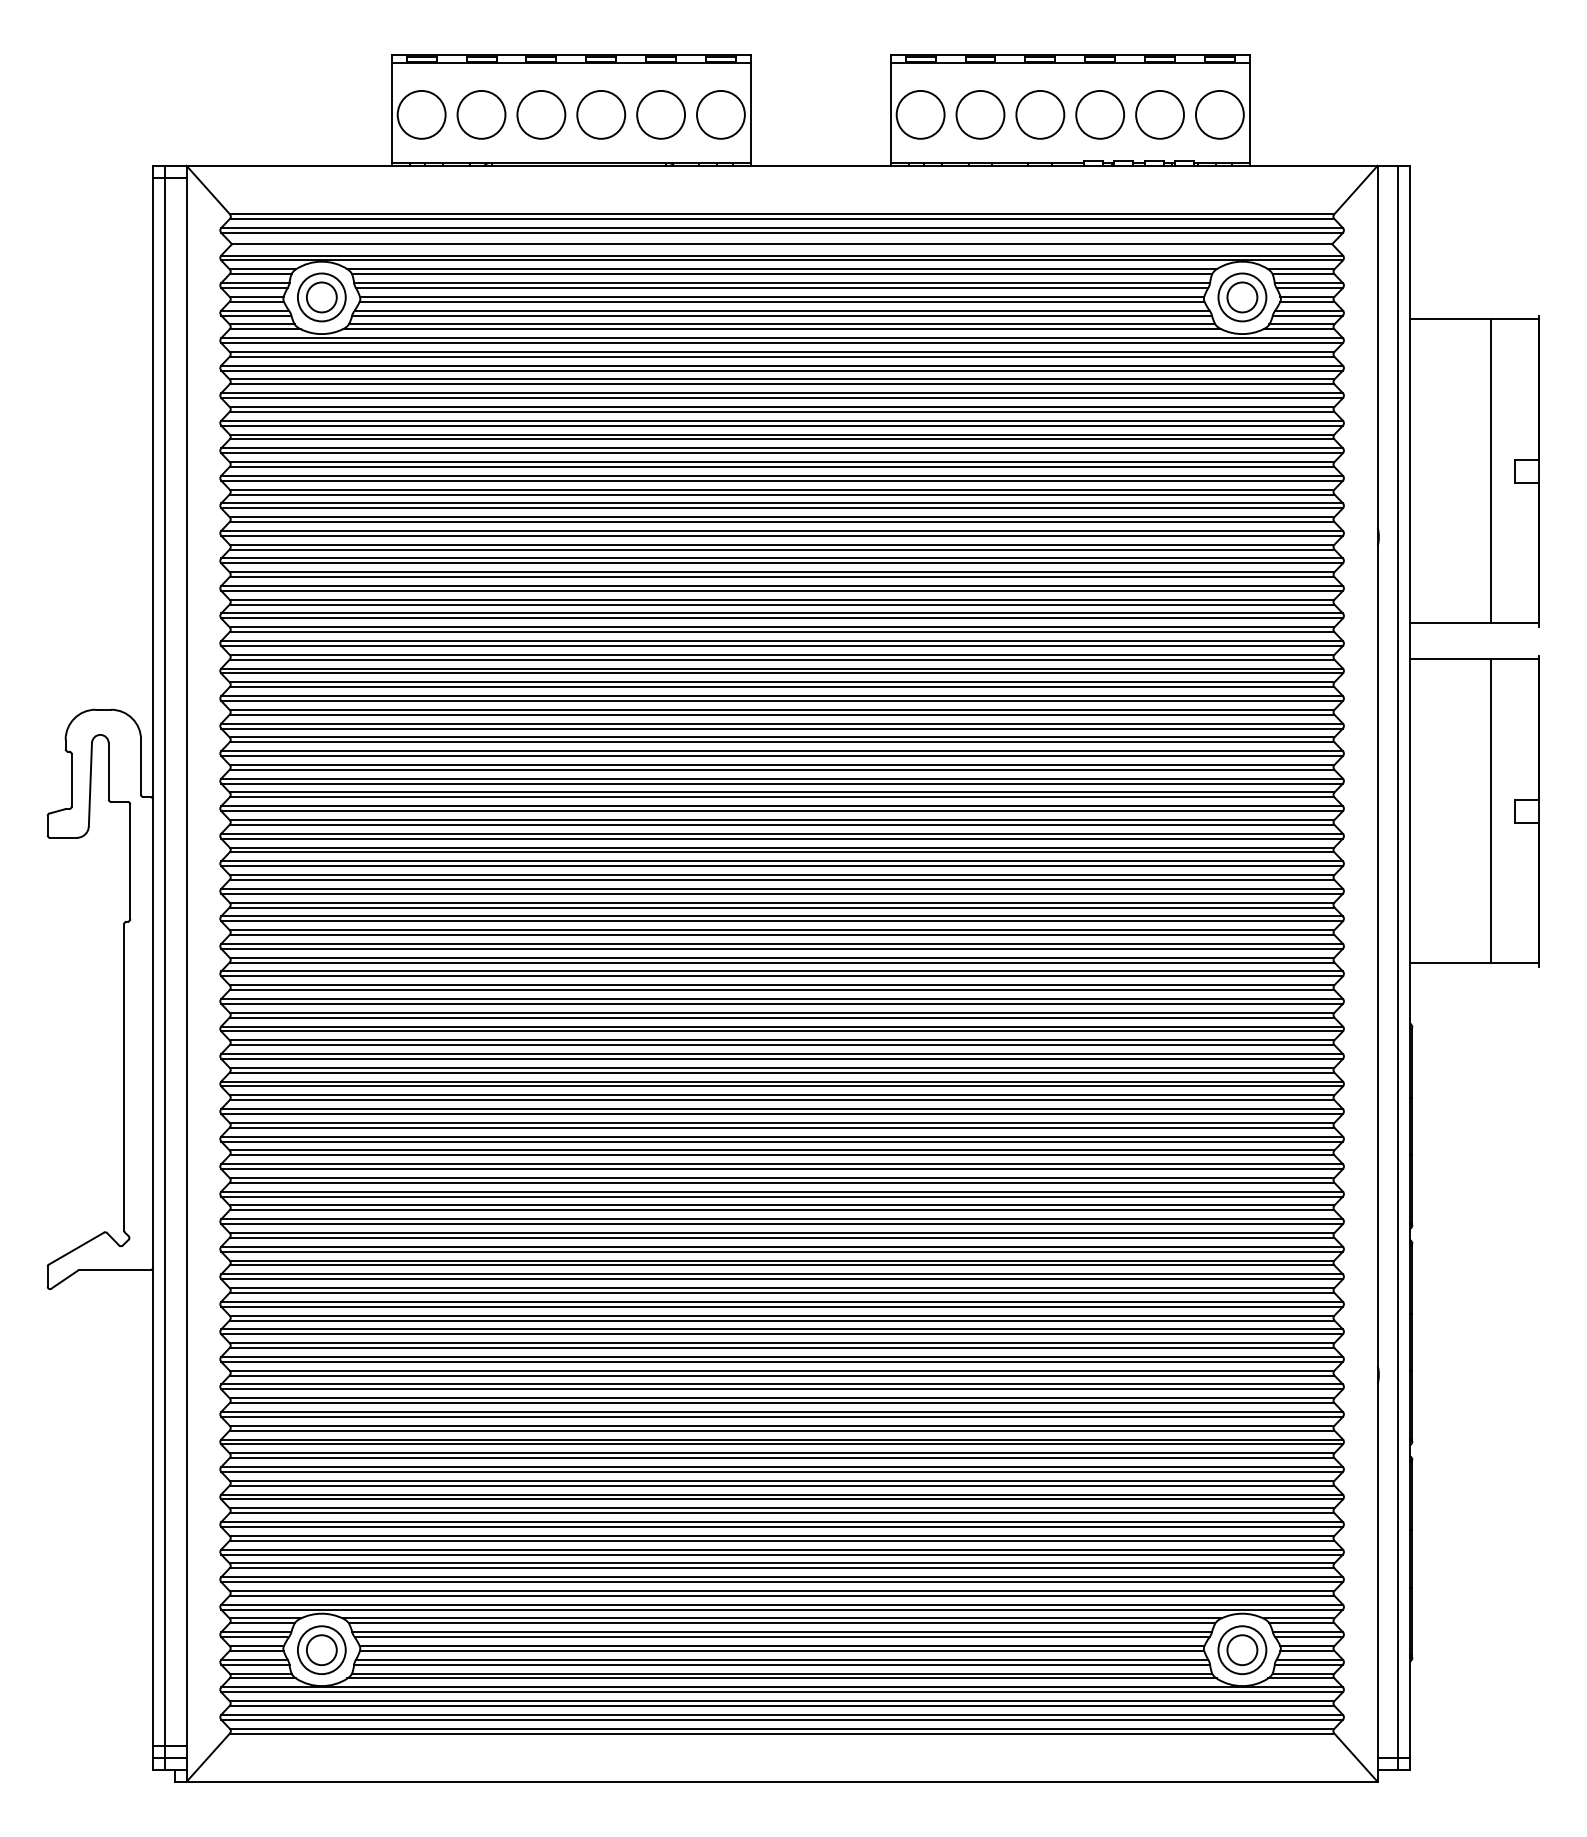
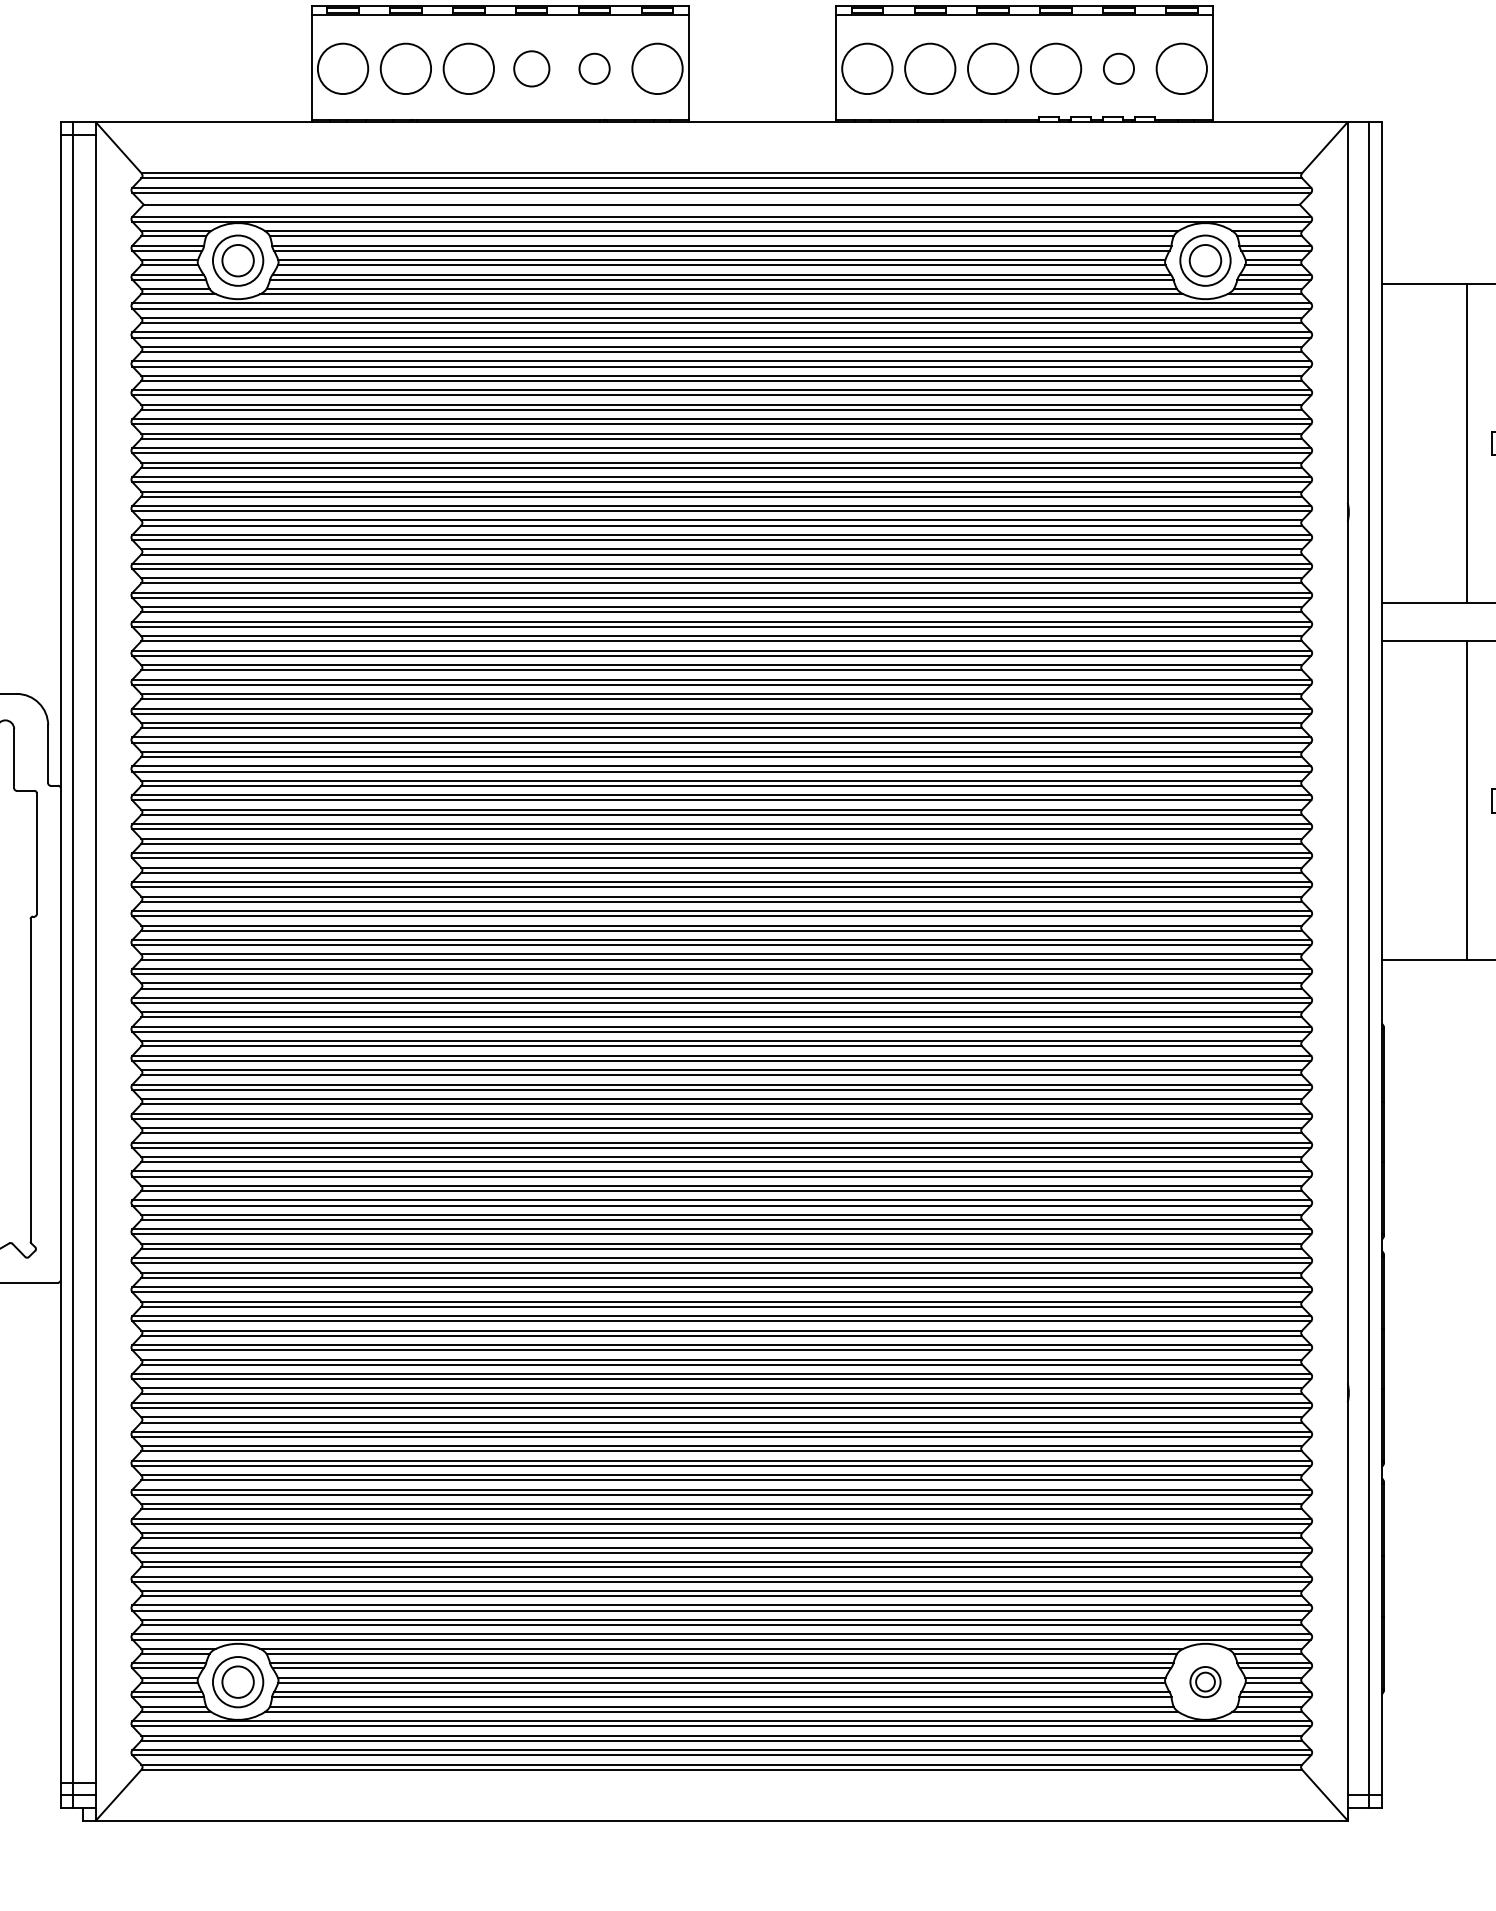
circle: (601, 114) -> (532, 68), size x0.7
circle: (661, 114) -> (595, 68), size x0.6
circle: (1160, 114) -> (1119, 68), size x0.6
part: (1242, 1649) -> (1205, 1681), size x0.6

